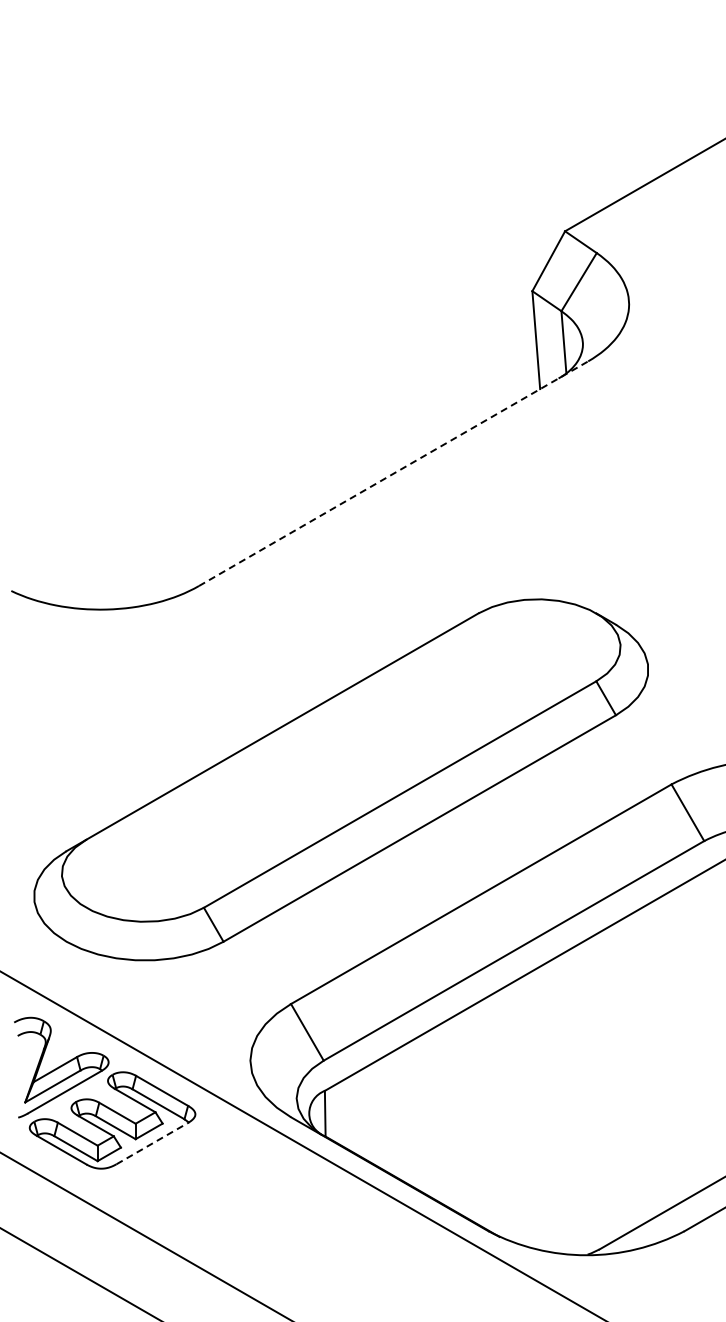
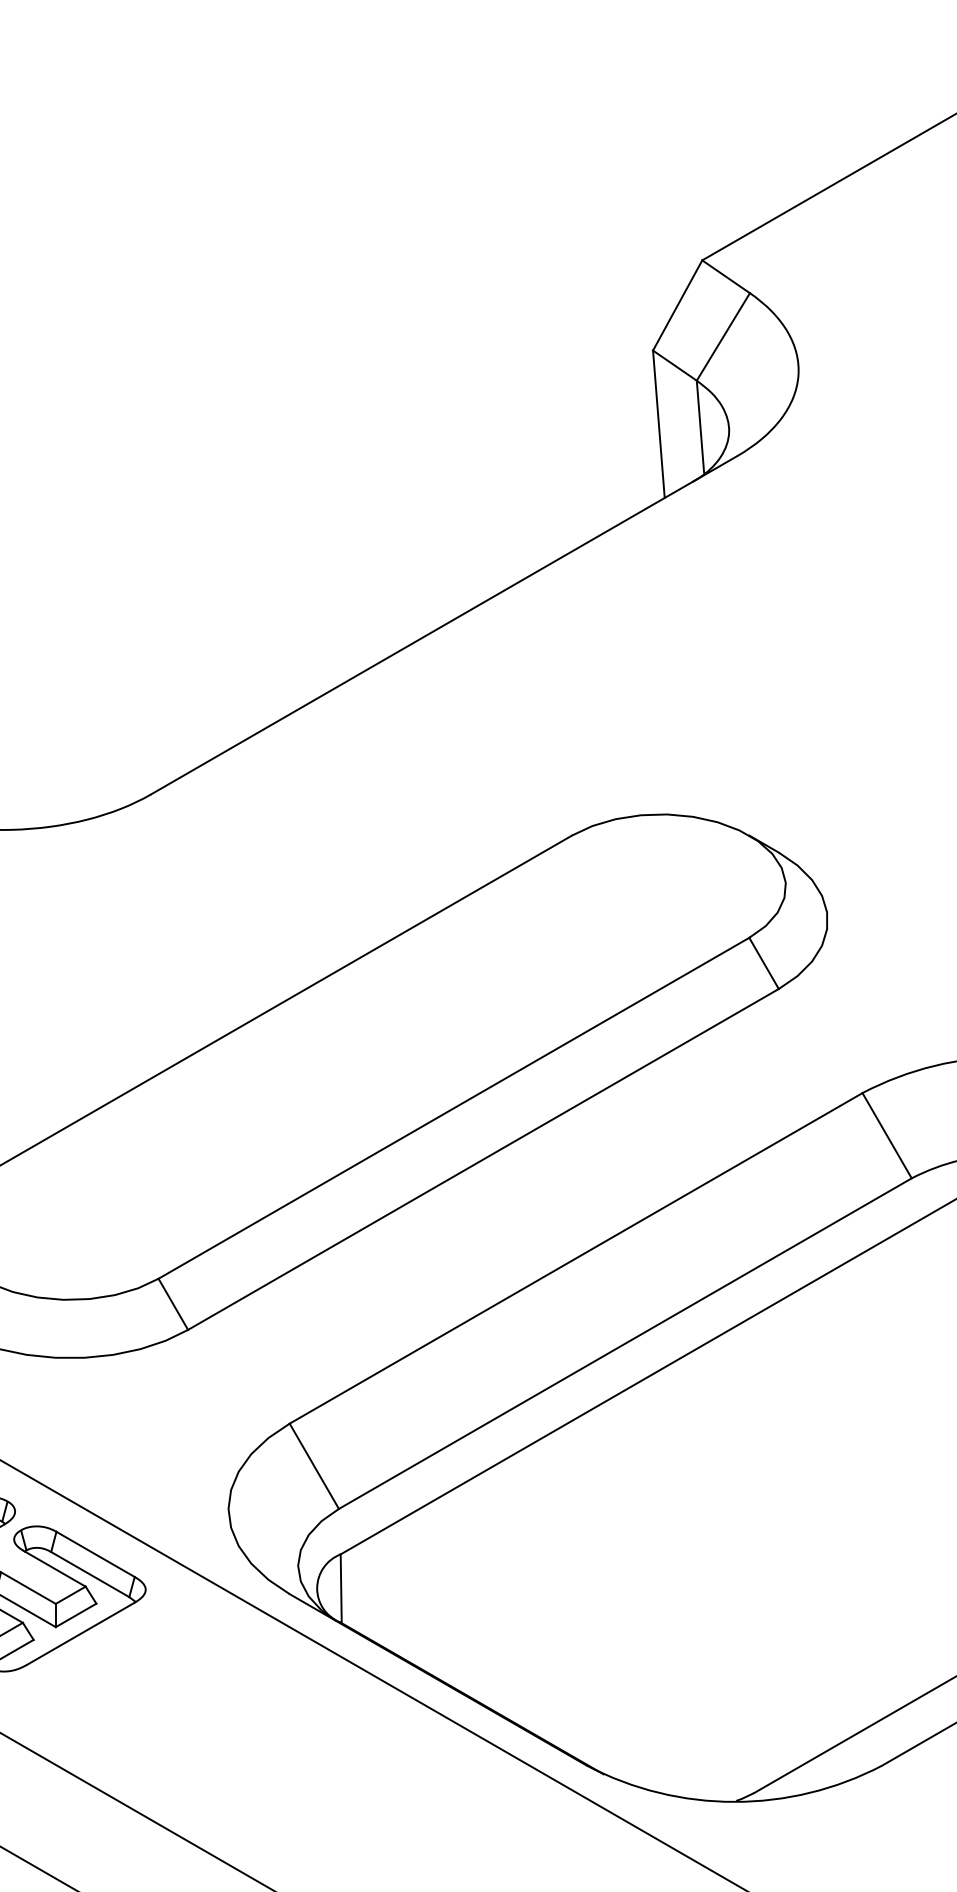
line: (393, 473) -> (443, 625), dashed -> solid
line: (152, 1143) -> (81, 1633), dashed -> solid

